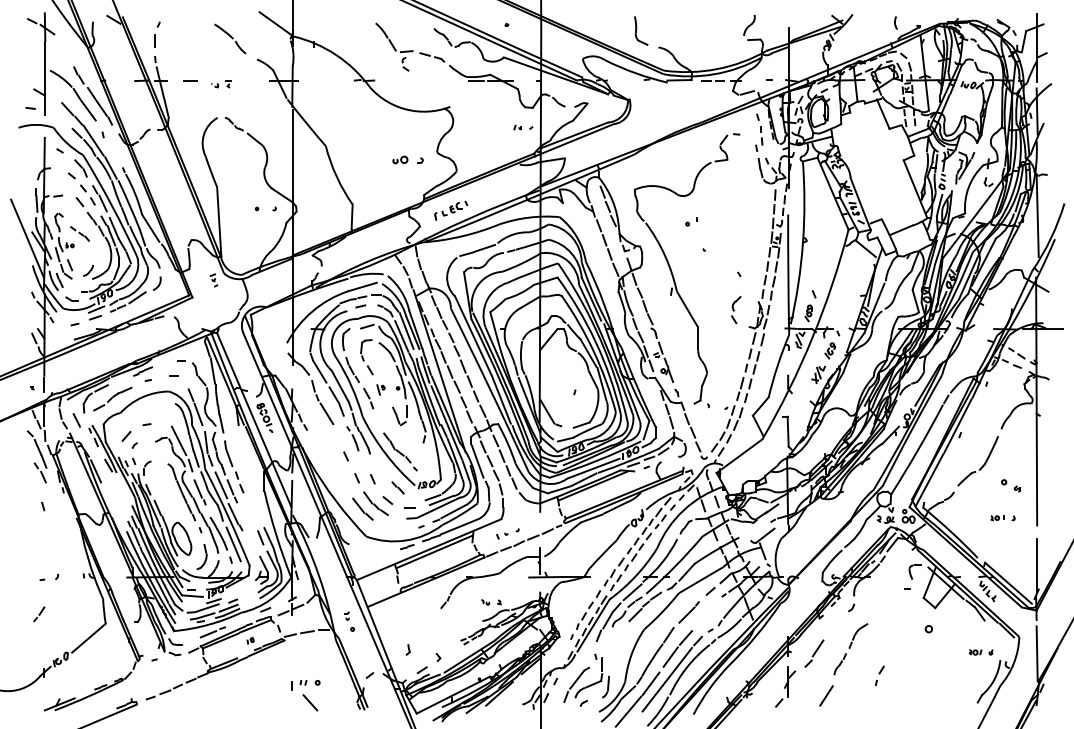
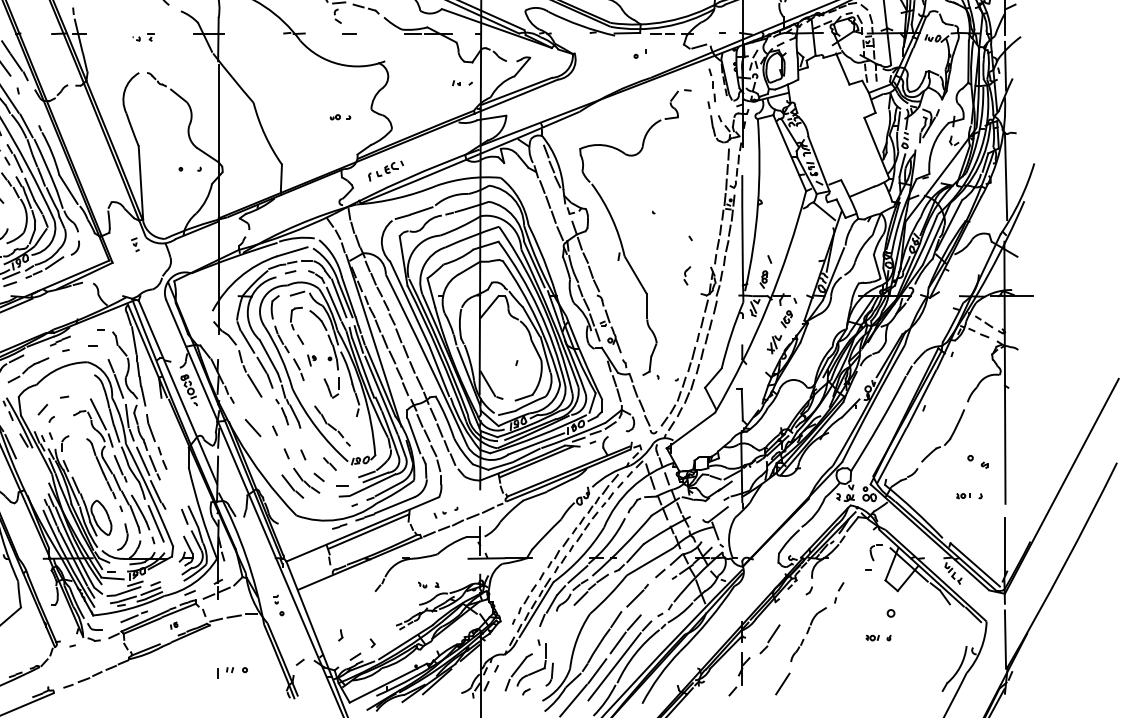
line: (190, 80) -> (349, 33), moved
part: (407, 159) -> (339, 116), size x0.62
part: (691, 221) -> (640, 53), moved
part: (735, 309) -> (686, 275), size x0.62
part: (980, 652) -> (877, 638), moved
part: (879, 675) -> (838, 592), moved
line: (310, 702) -> (253, 427), moved

